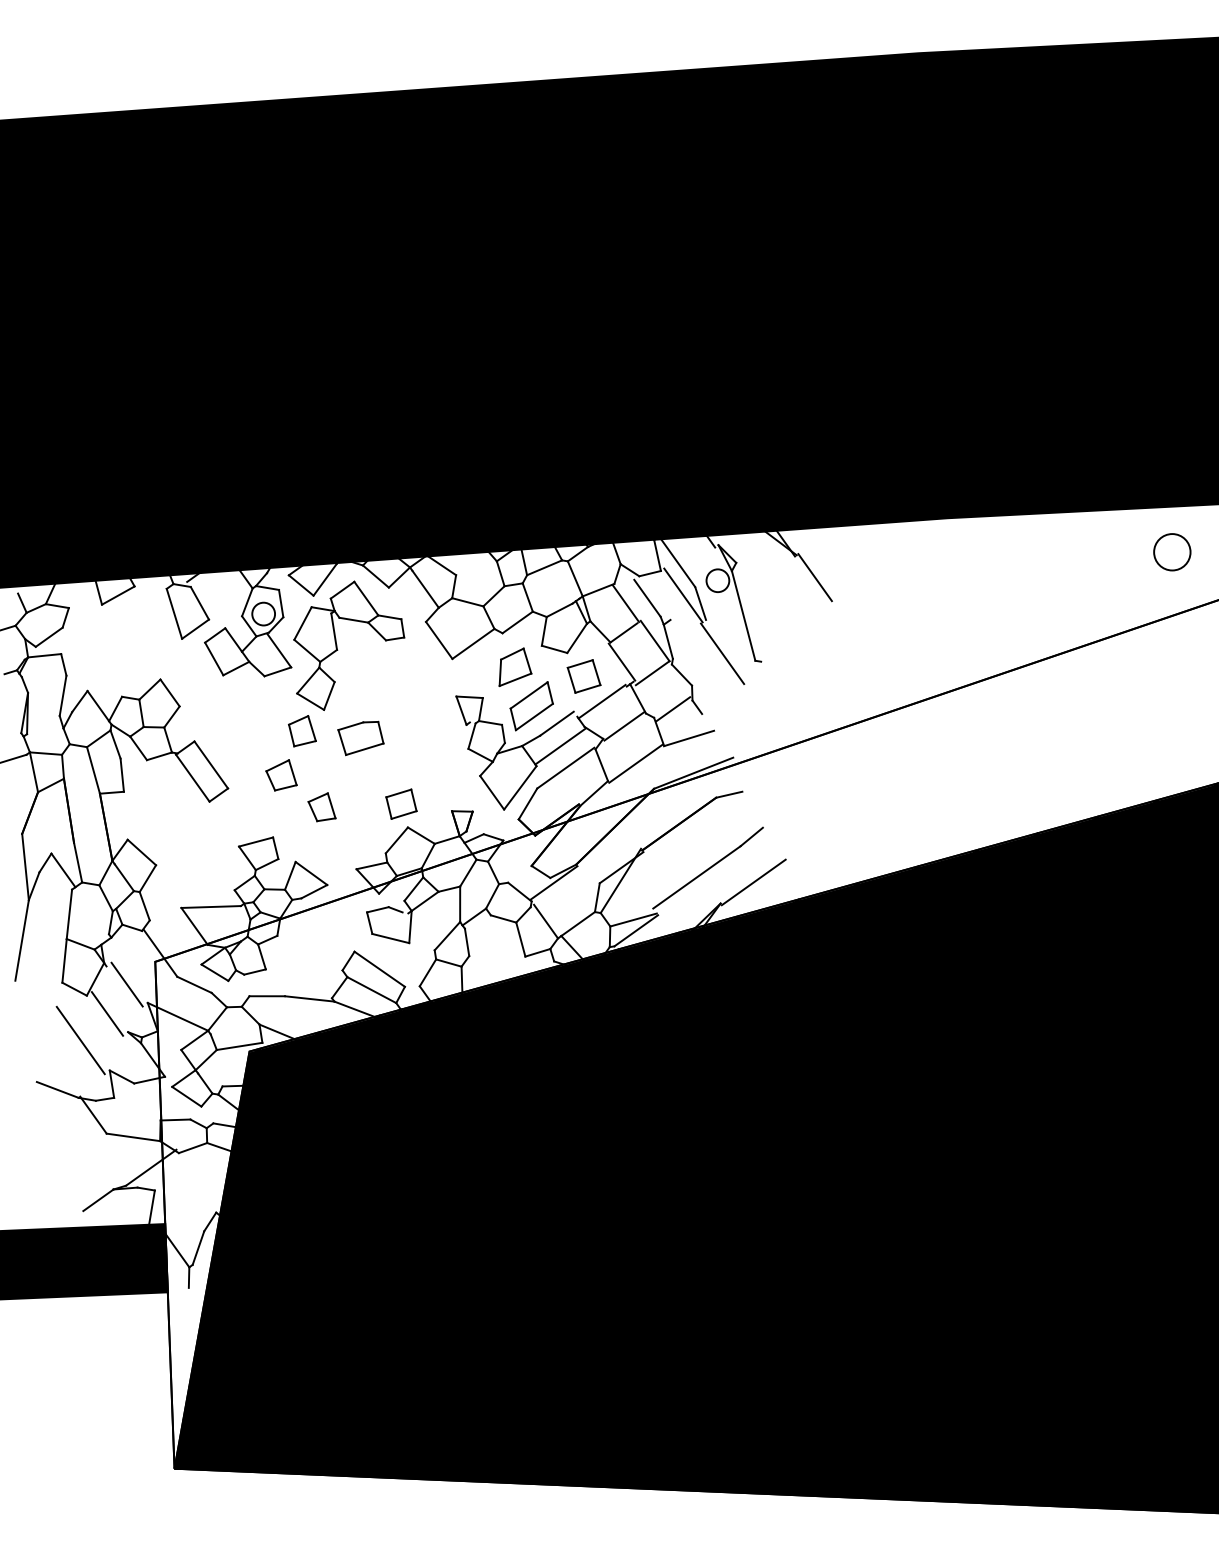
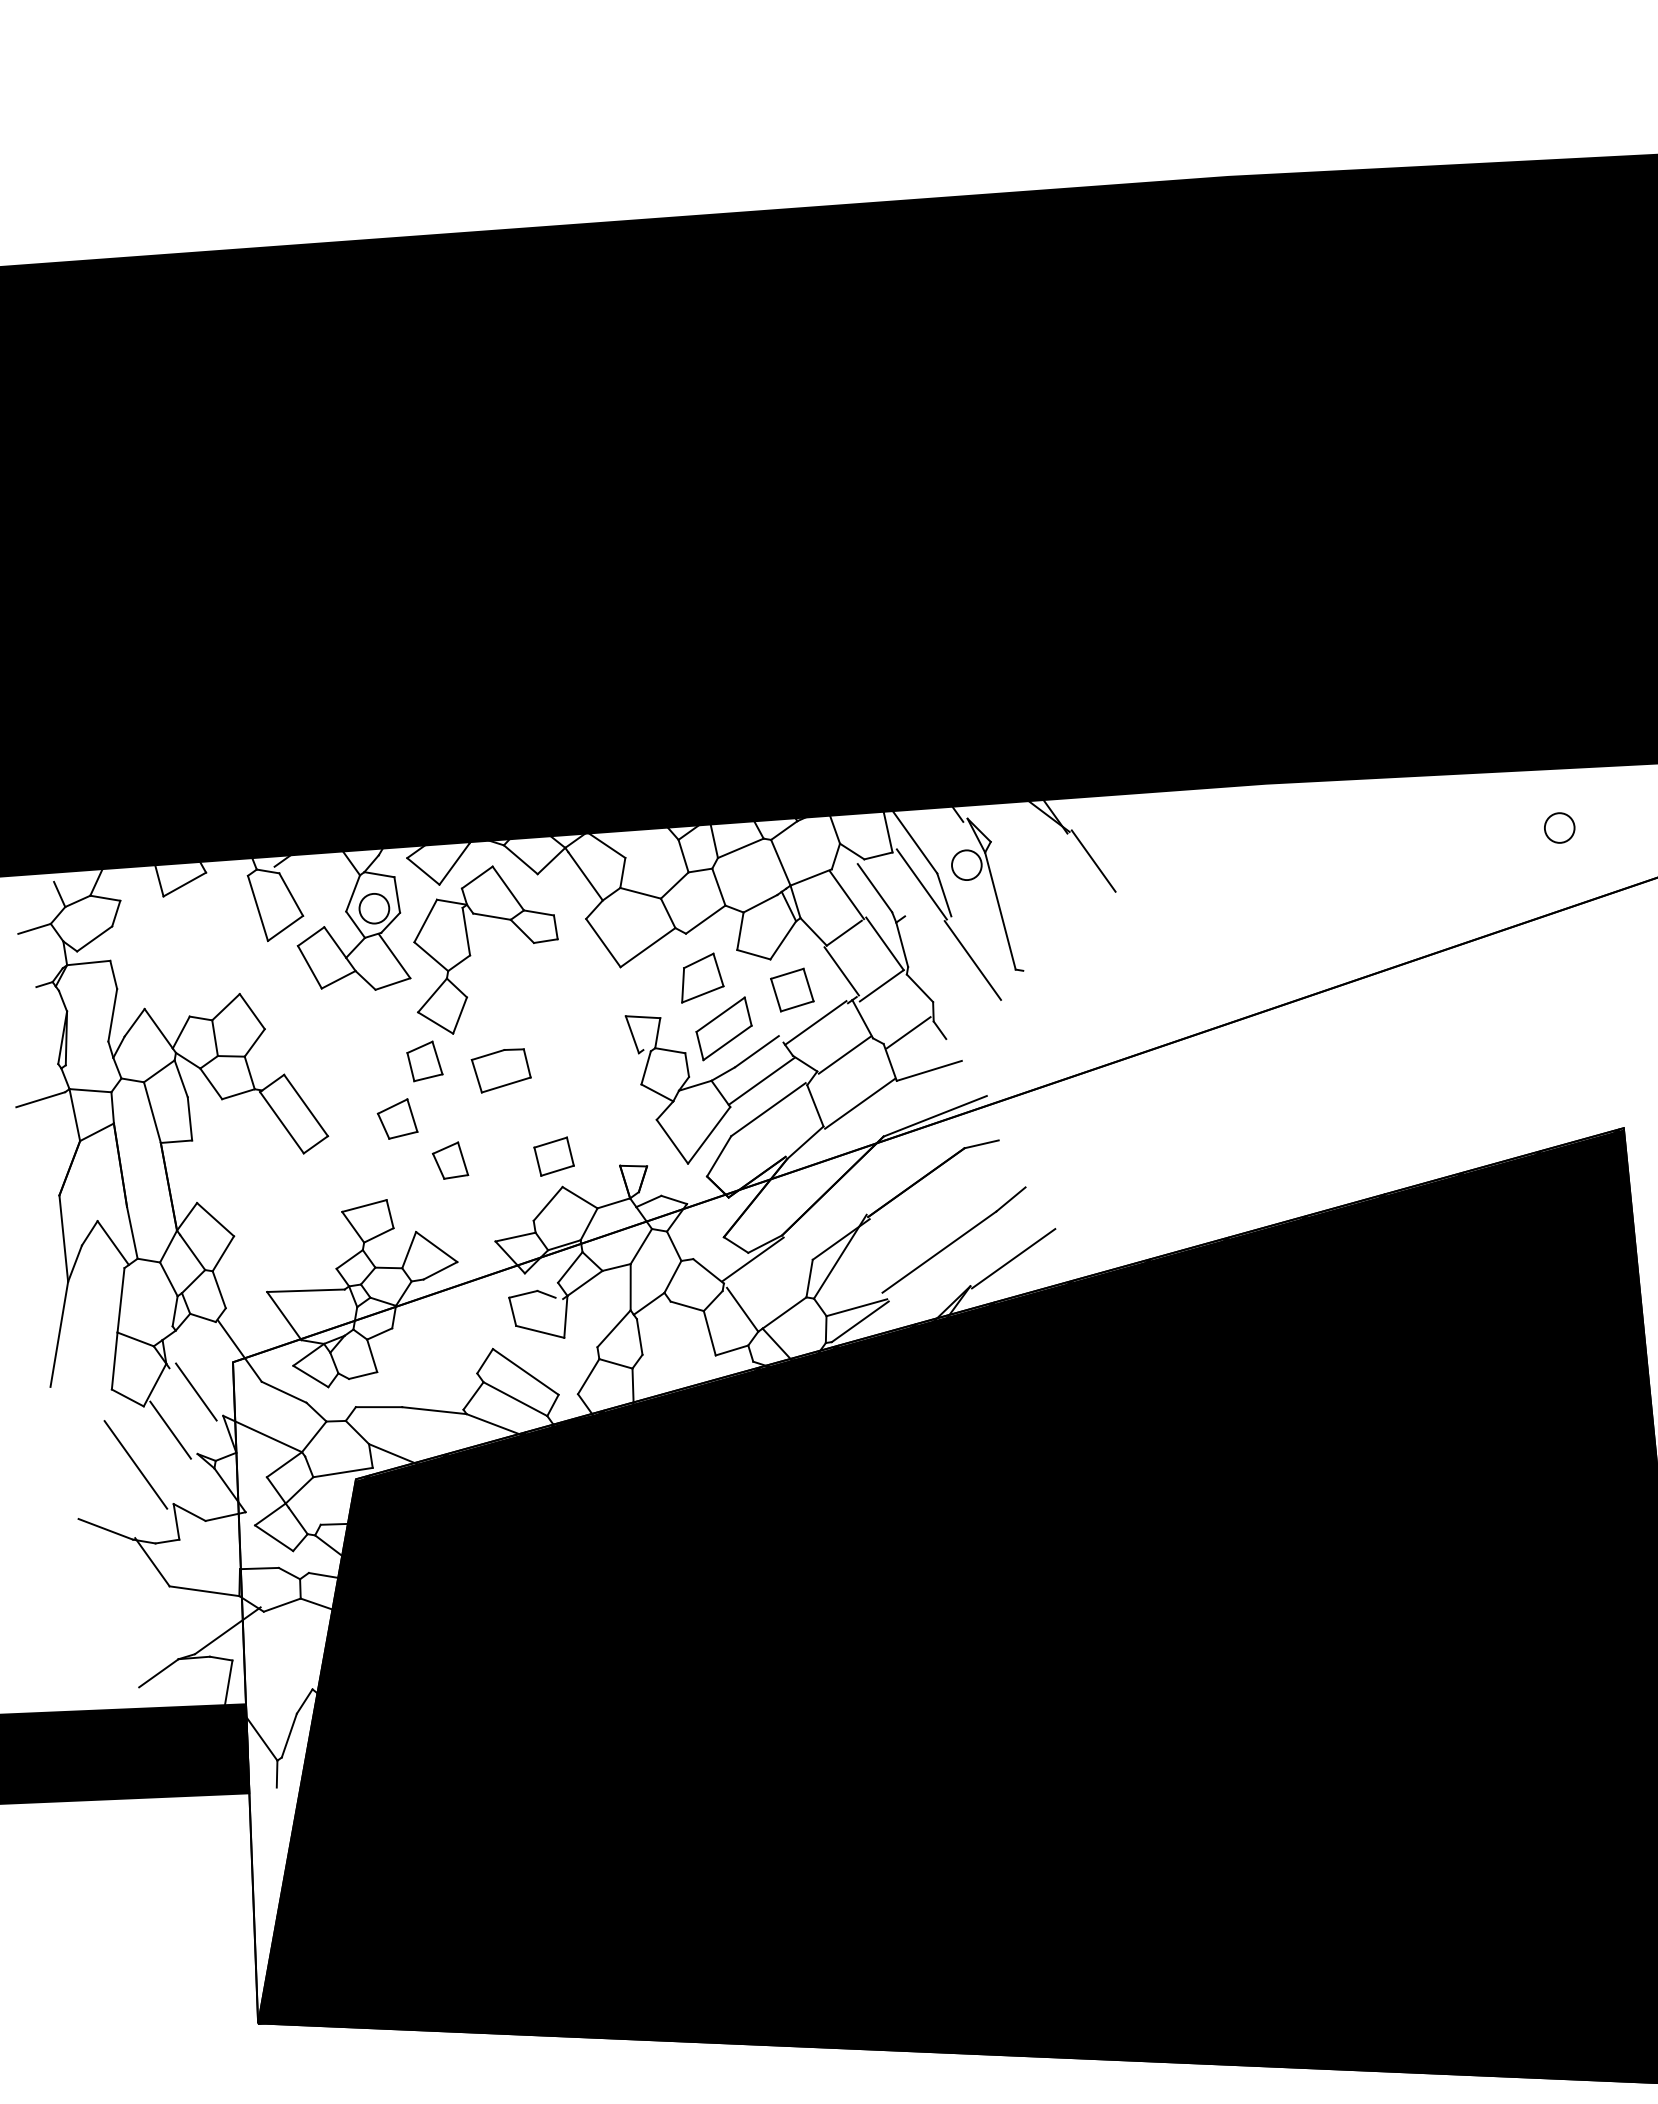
circle: (1172, 551) -> (1559, 827), size x0.62

